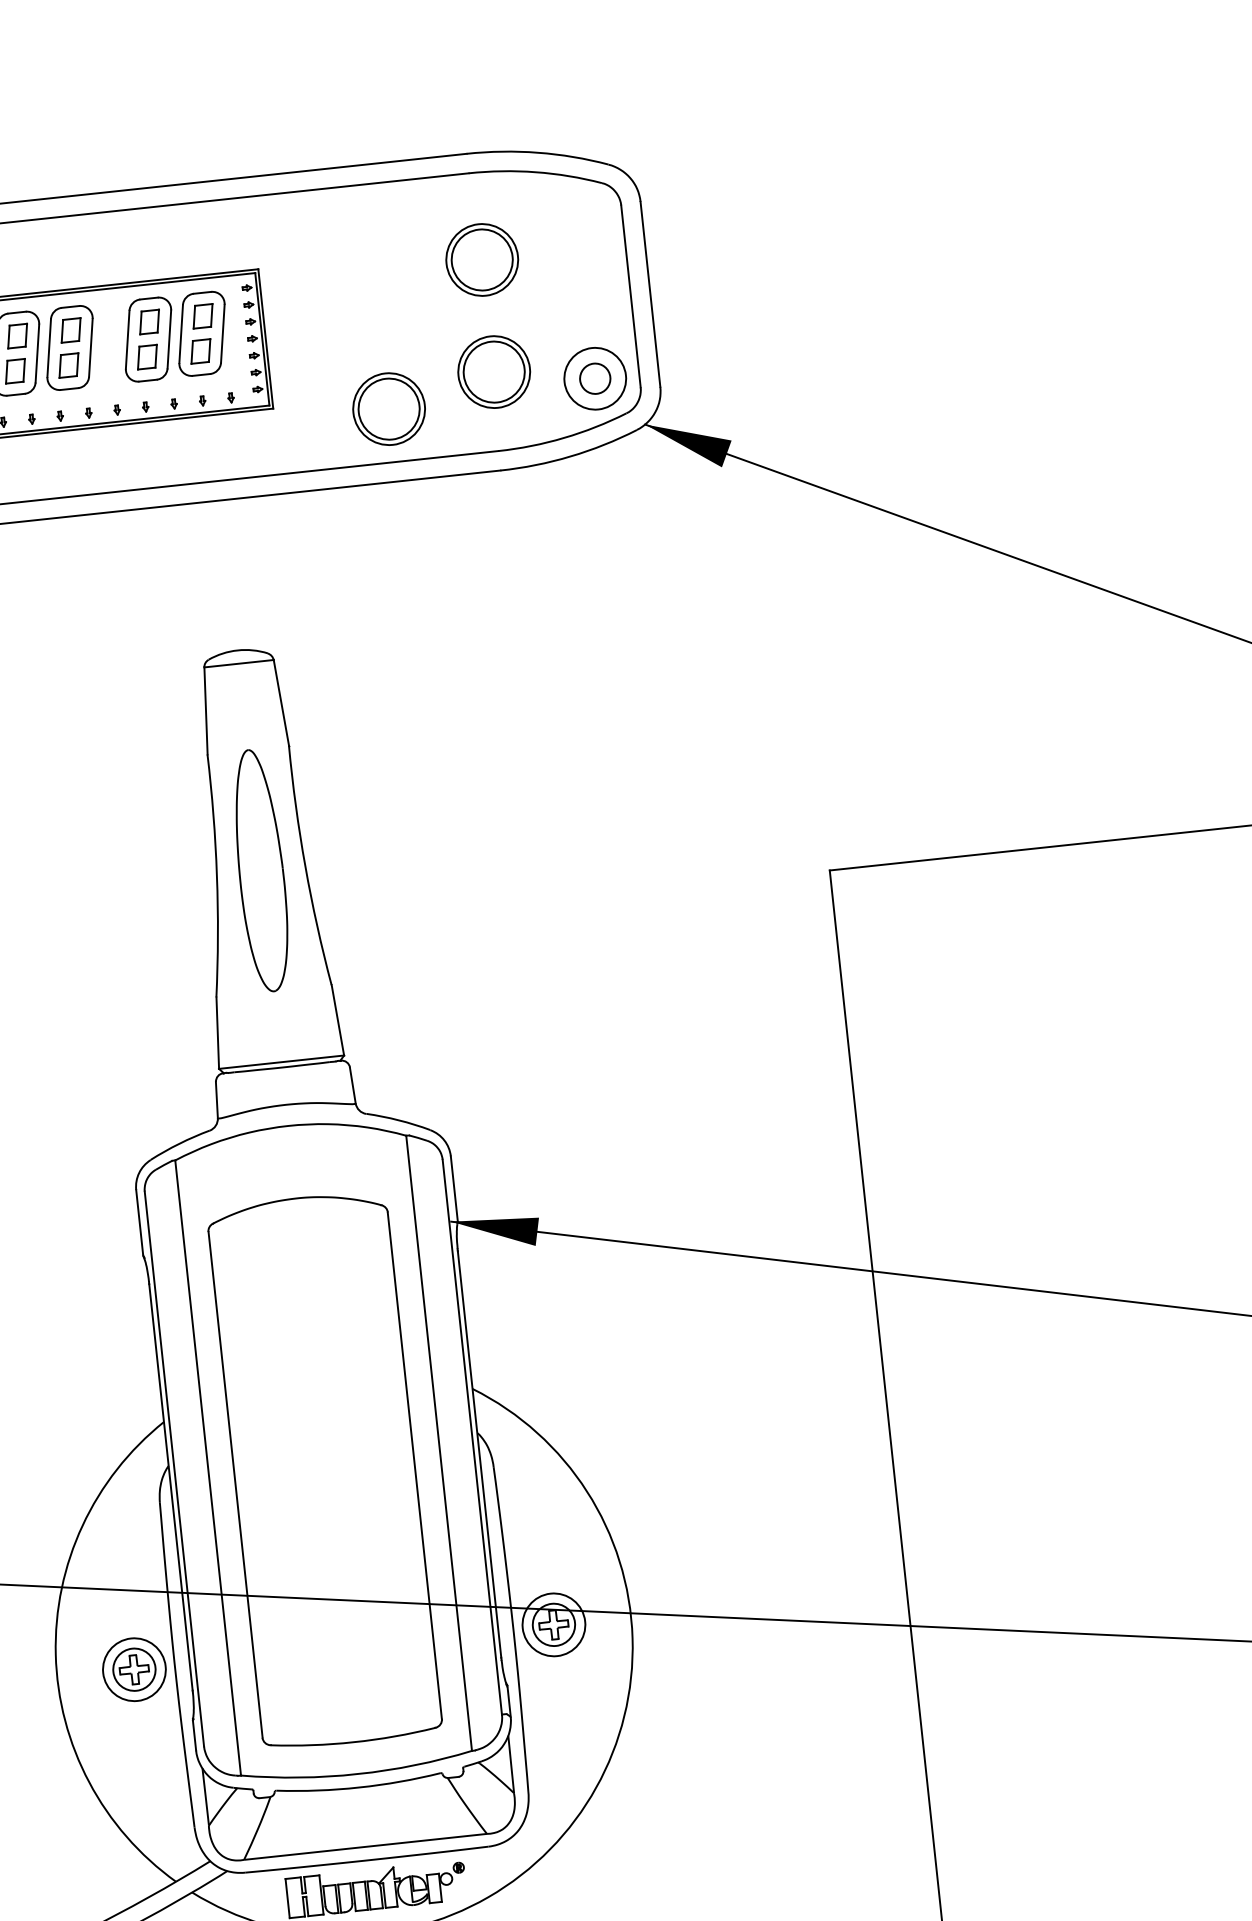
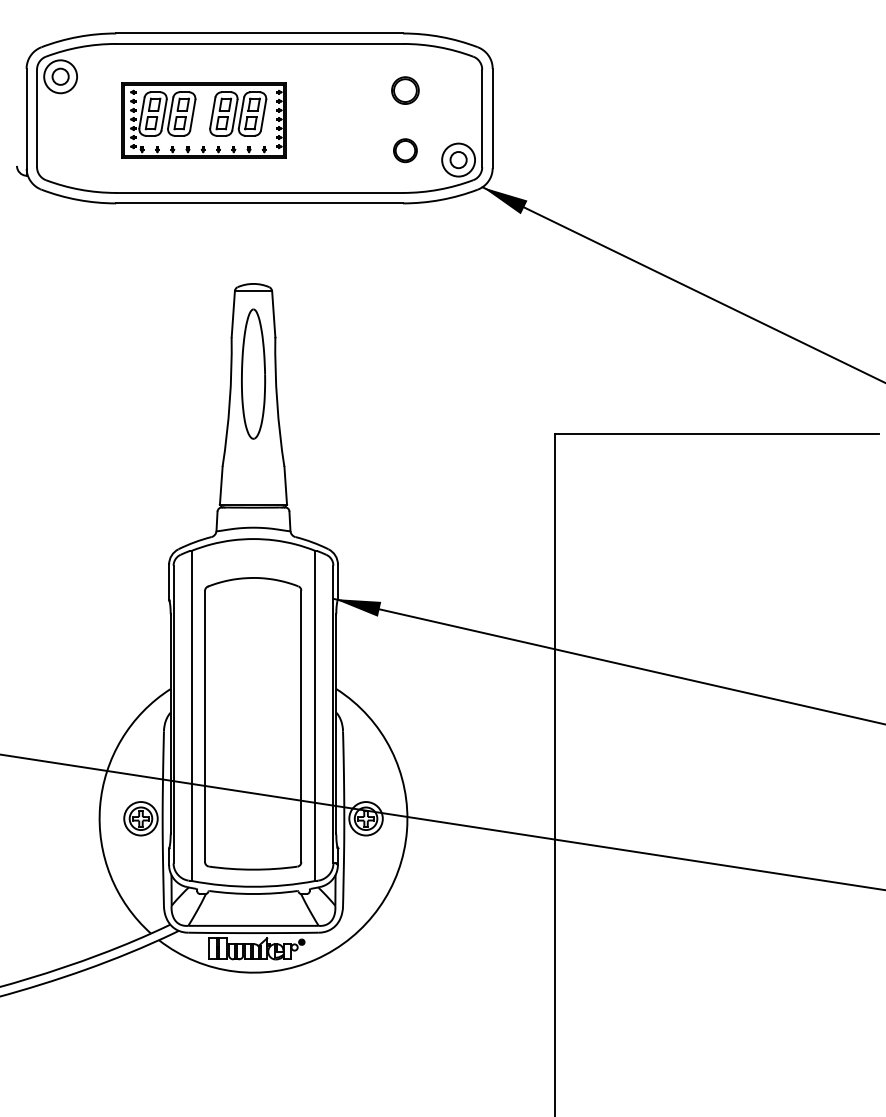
part: (482, 259) -> (405, 90), size x0.7
part: (494, 371) -> (405, 150), size x0.6
part: (389, 409) -> (347, 164), removed
part: (261, 869) -> (253, 373), moved

